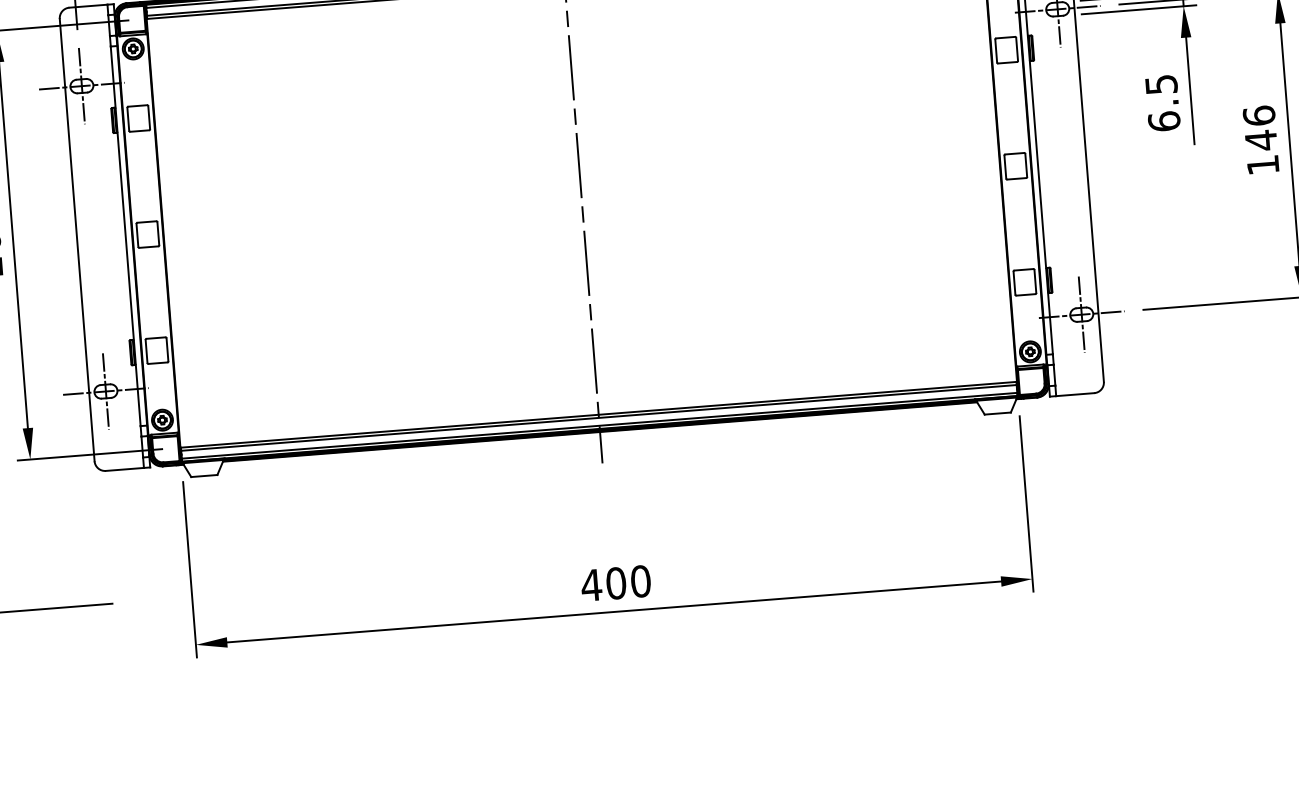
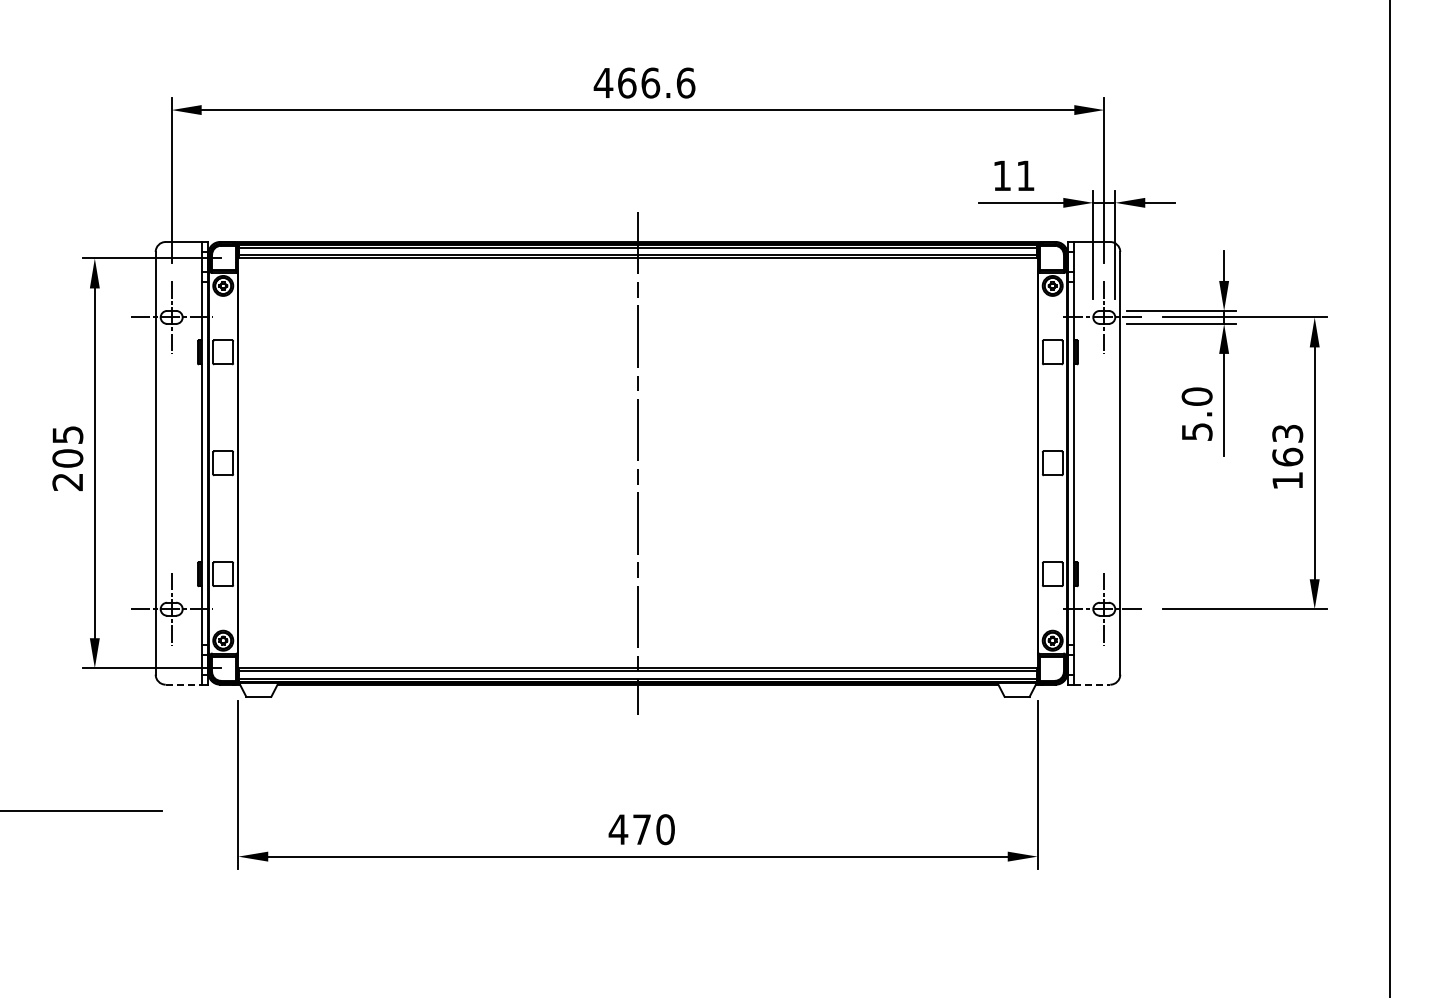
text: (1162, 103) -> (1196, 414), 6.5 -> 5.0
text: (1259, 128) -> (1287, 445), 146 -> 163
line: (1075, 394) -> (1092, 684), solid -> dashed
line: (125, 469) -> (184, 684), solid -> dashed
text: (615, 583) -> (641, 829), 400 -> 470

